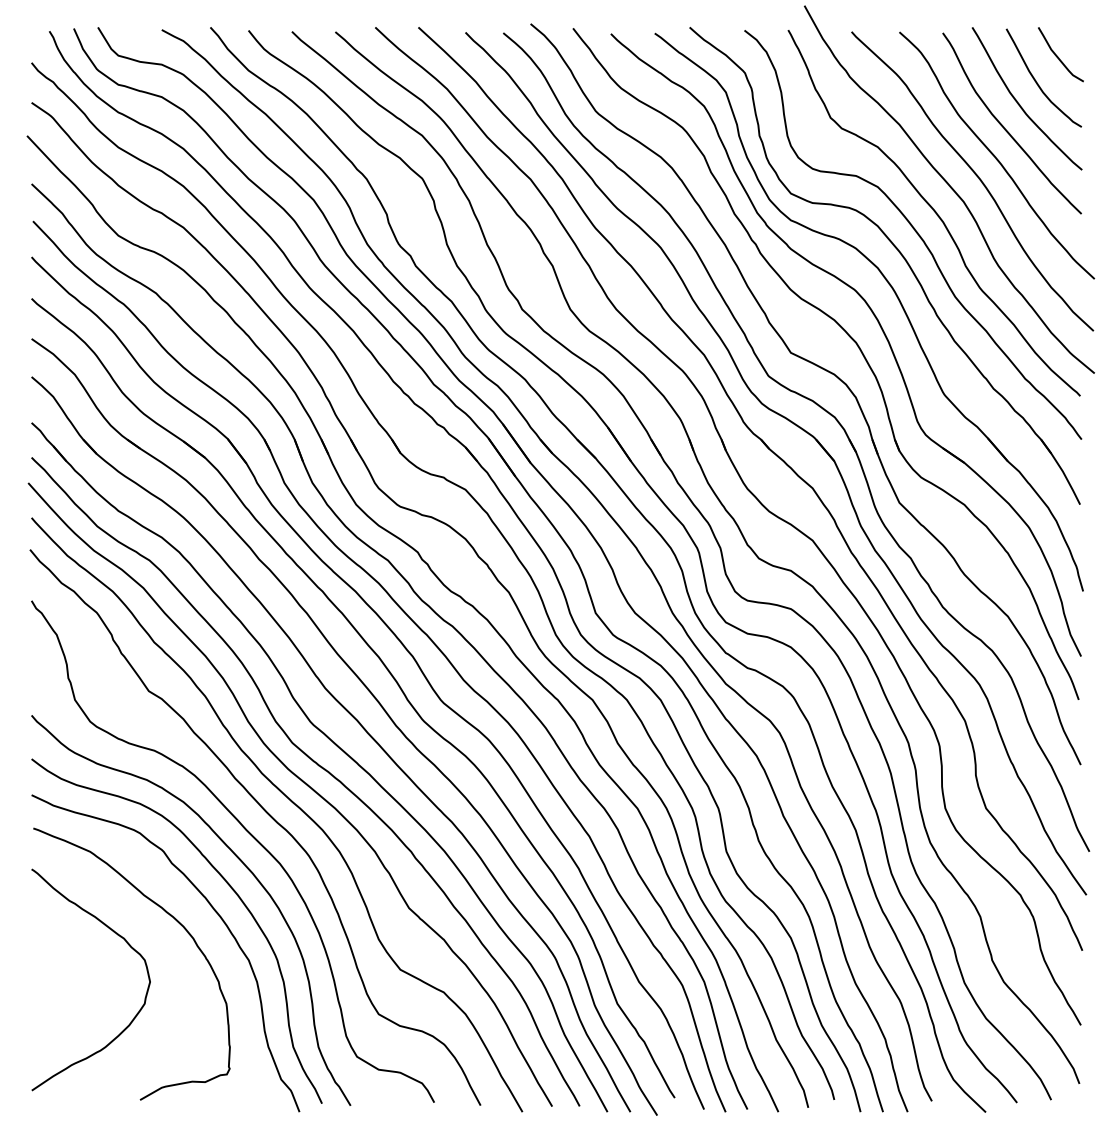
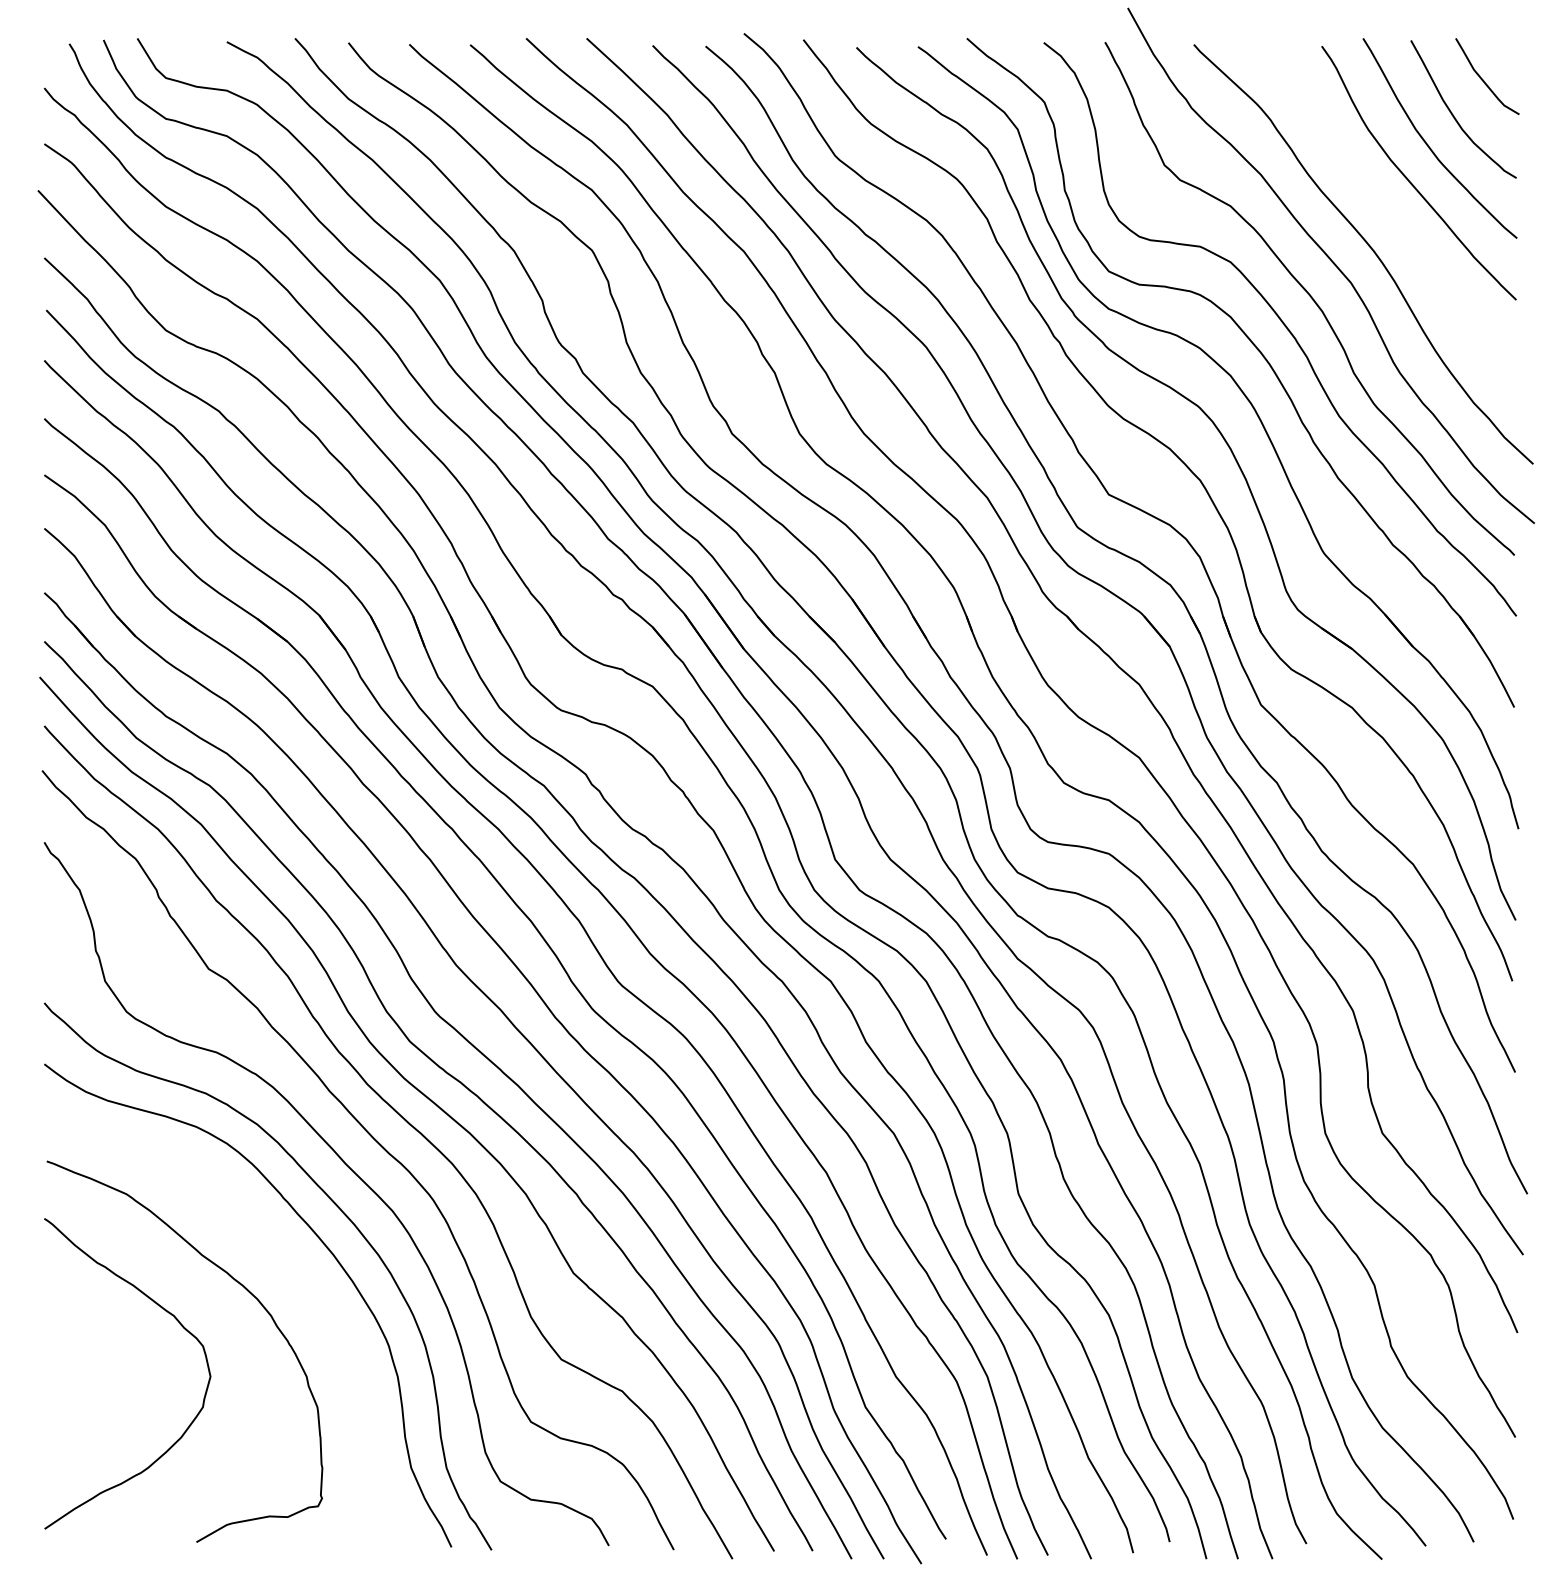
curve: (995, 156) -> (1395, 219), removed
curve: (215, 912) -> (302, 1279), removed

